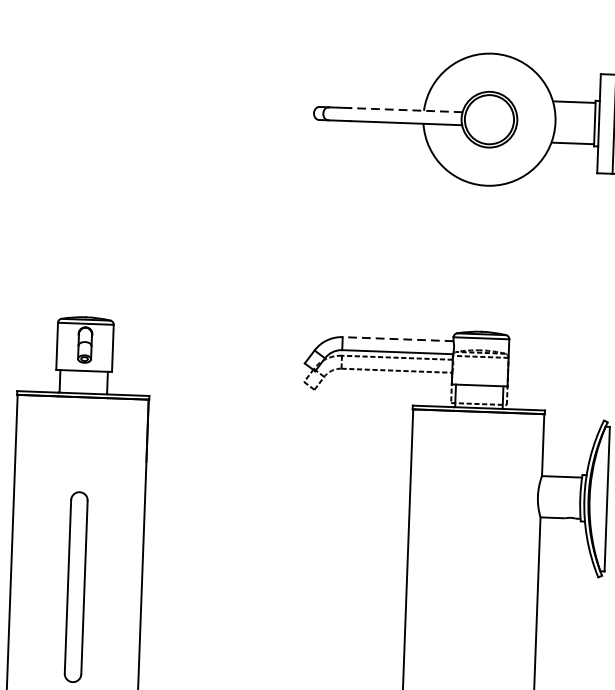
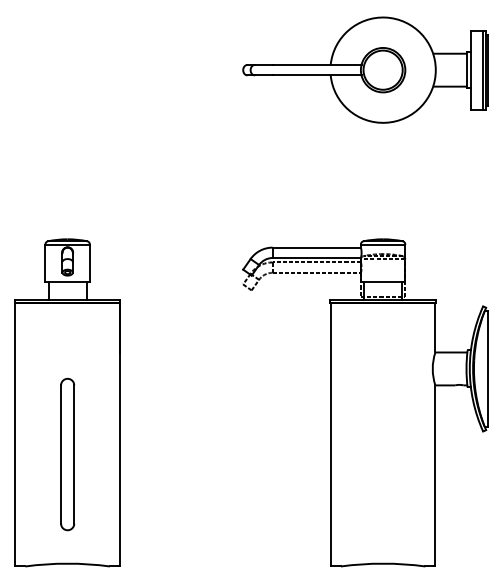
line: (406, 110) -> (316, 65), dashed -> solid
line: (397, 338) -> (316, 247), dashed -> solid

